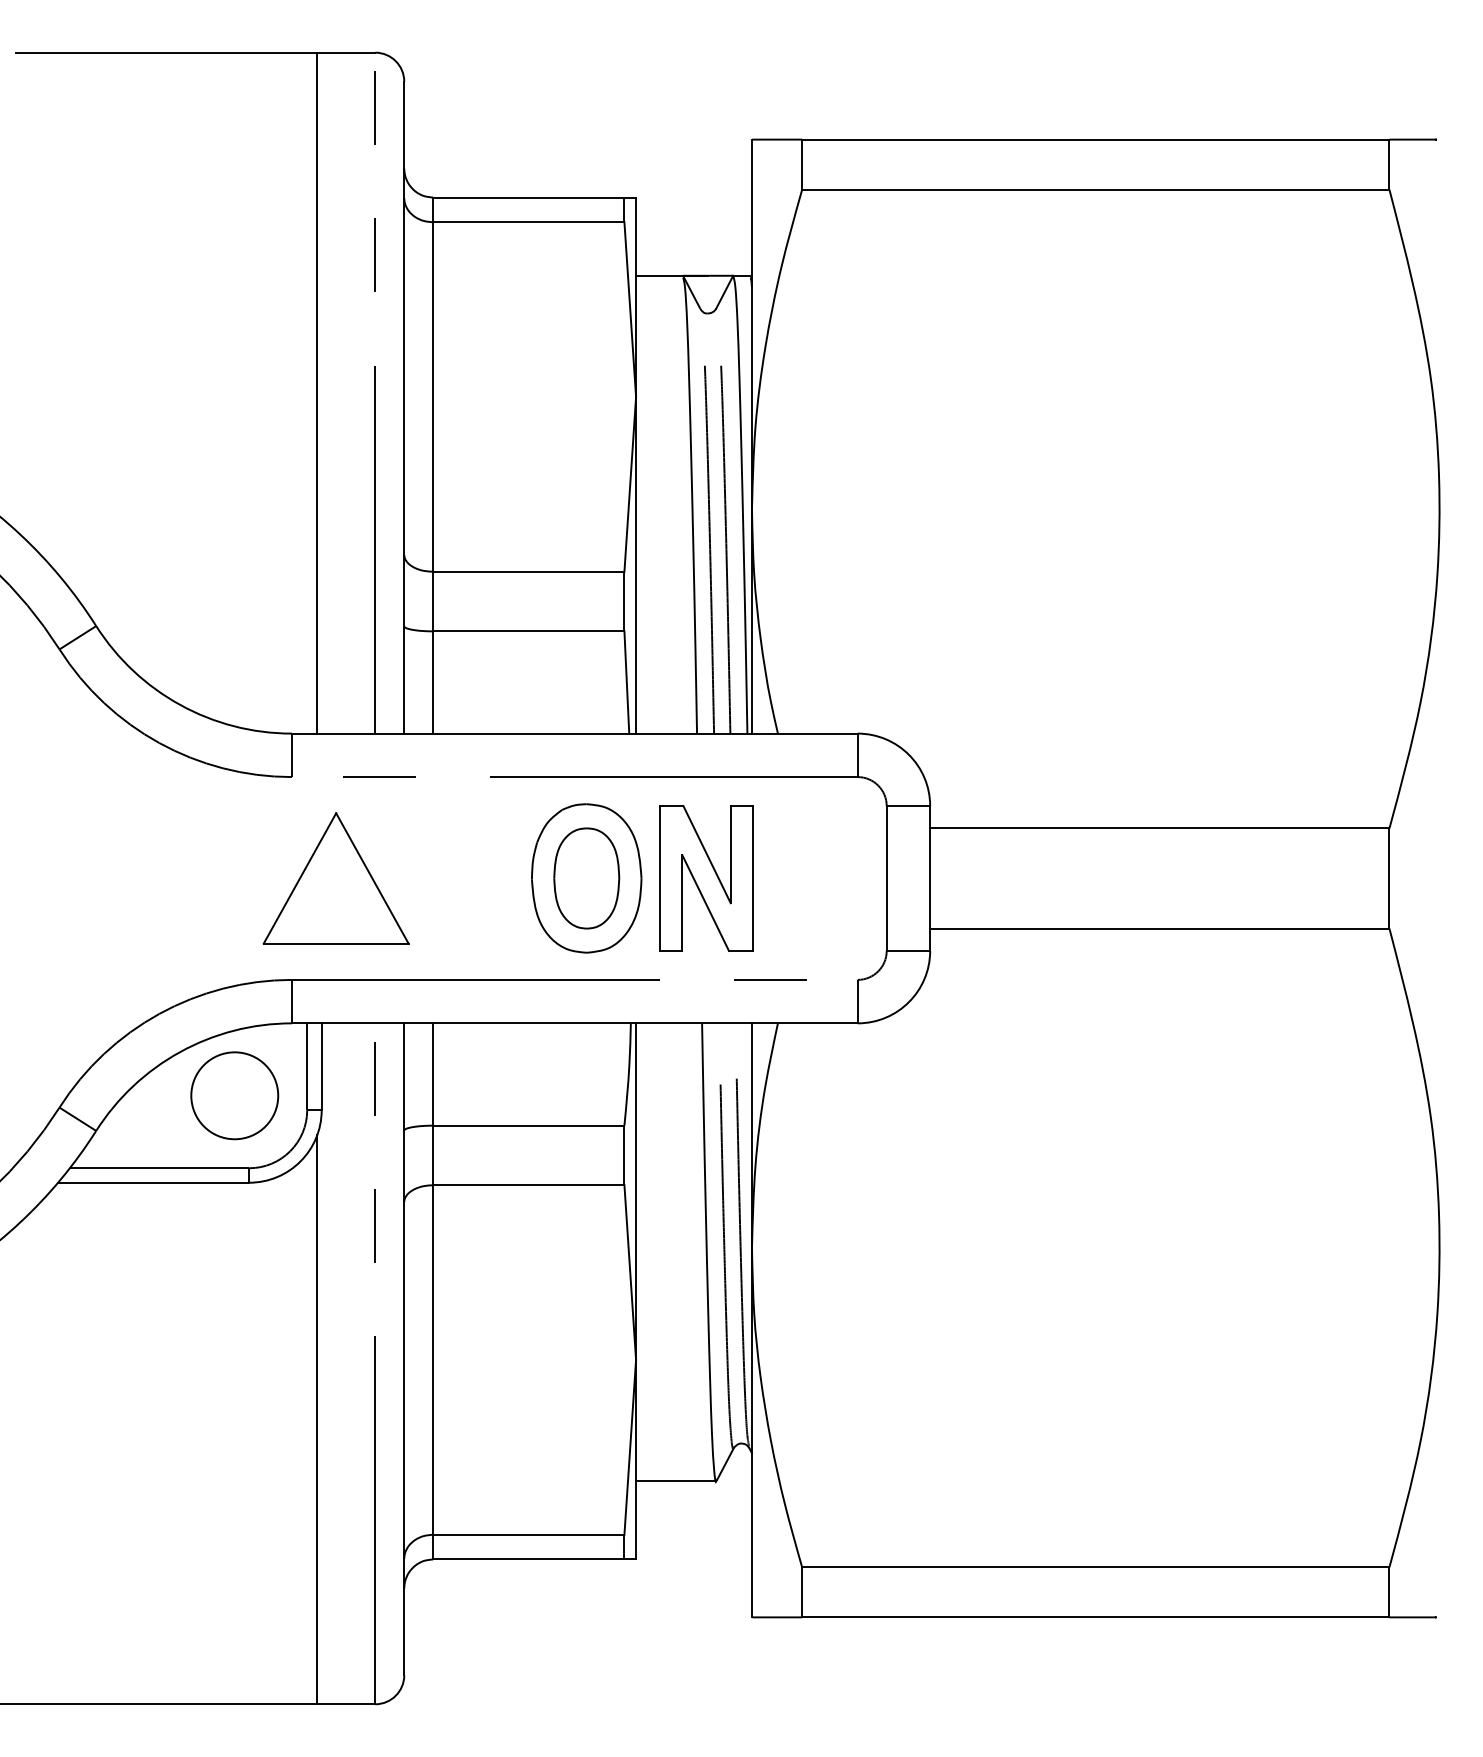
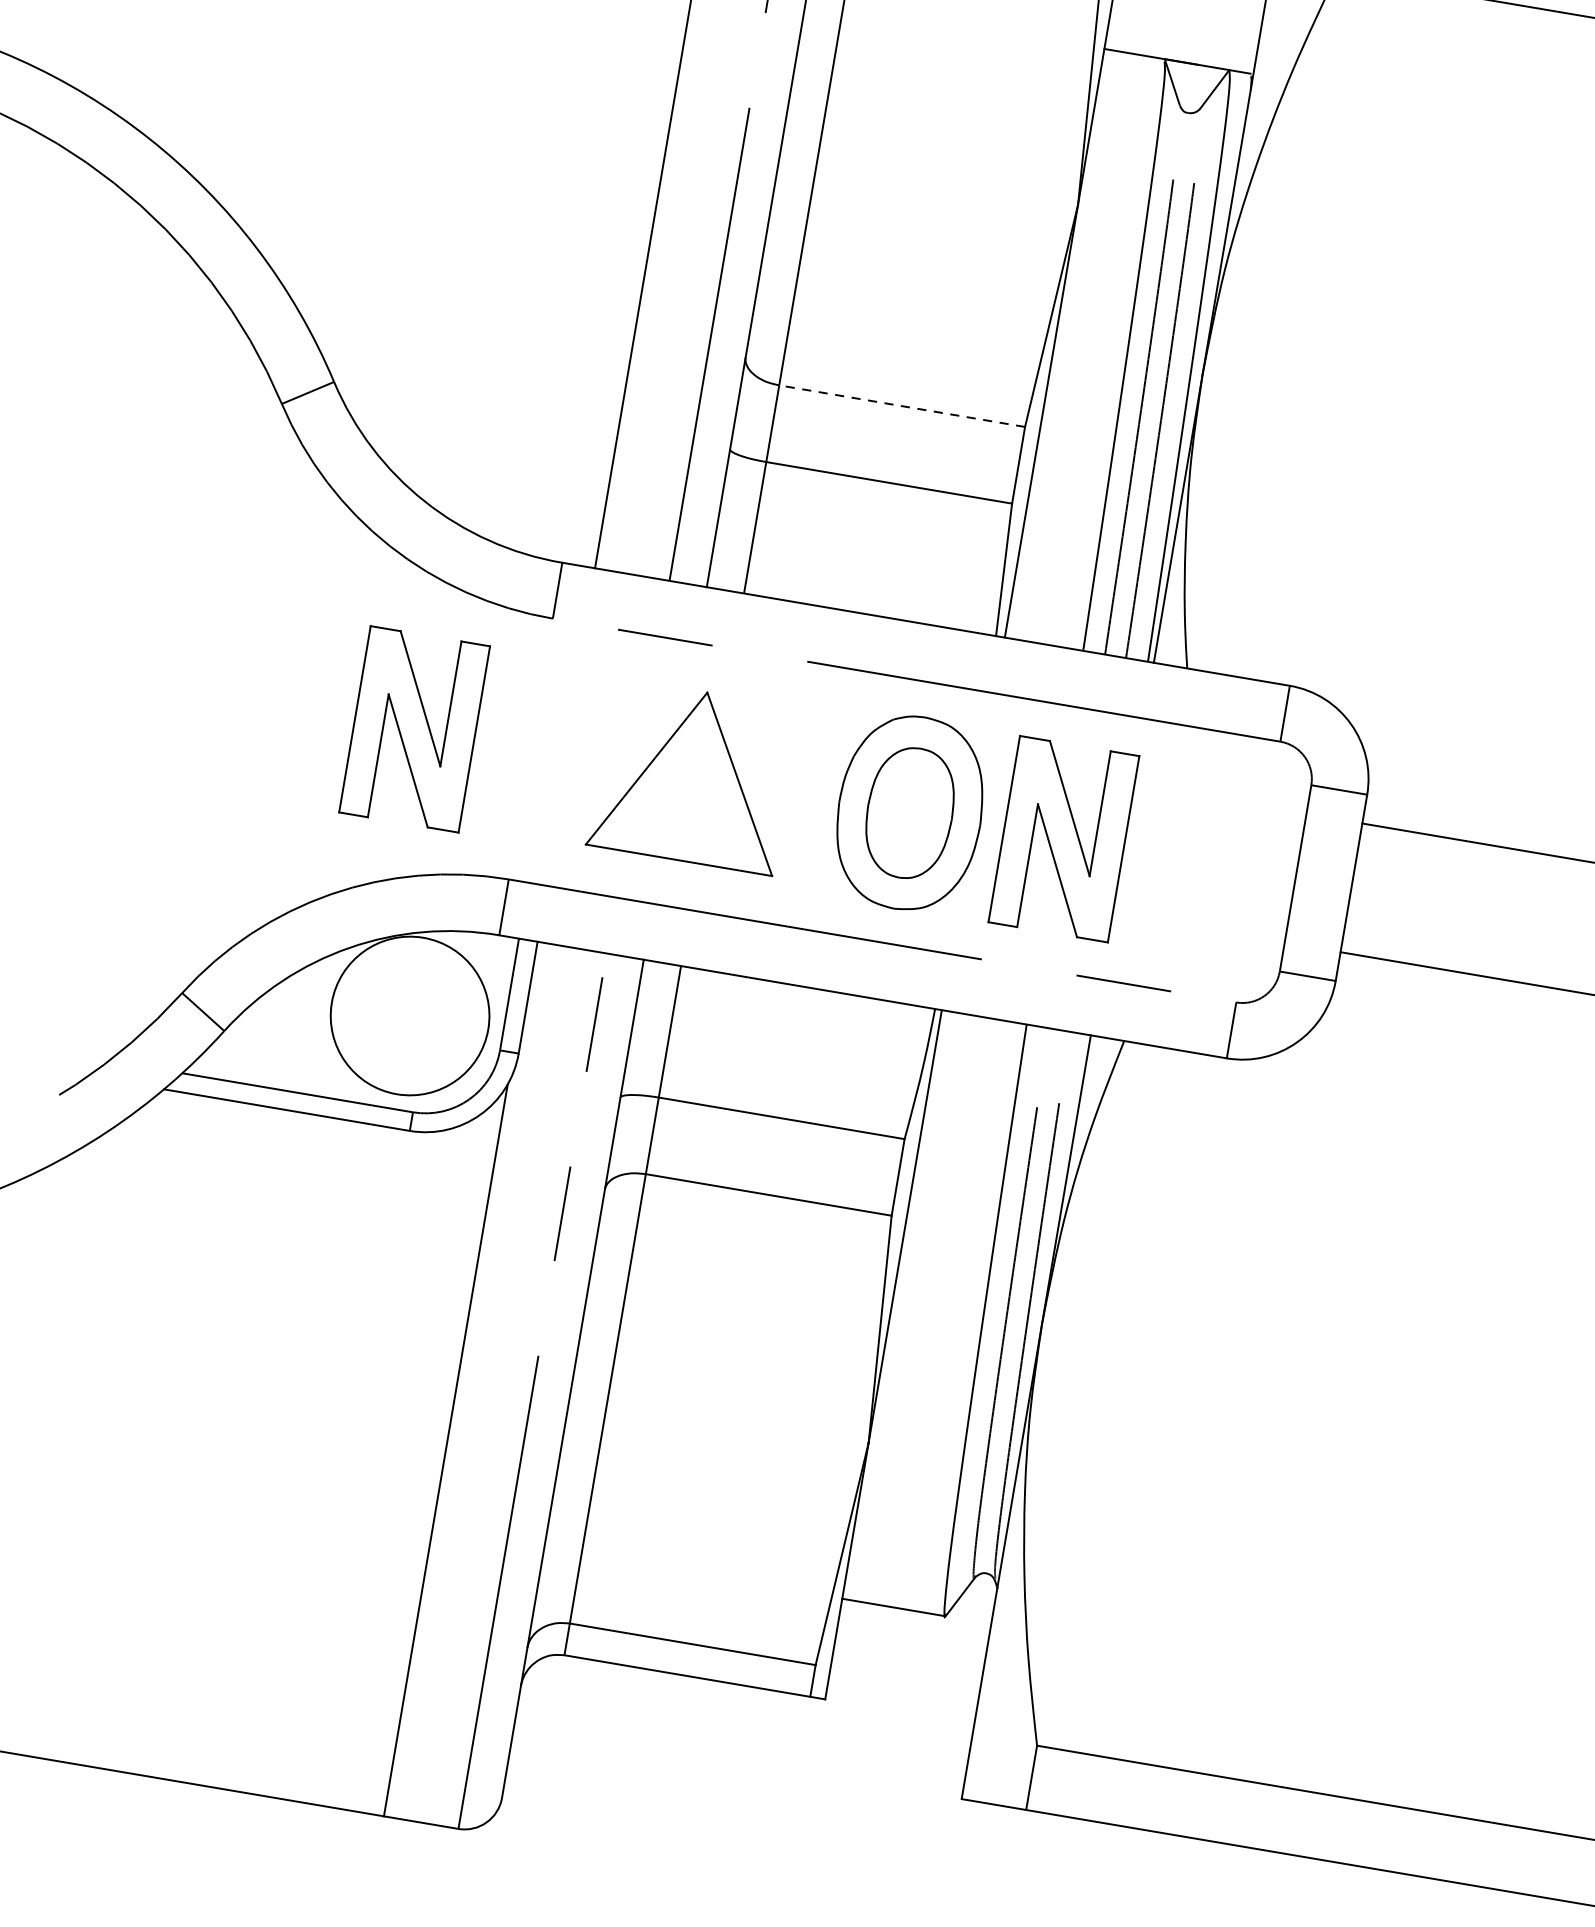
line: (528, 571) -> (901, 405), solid -> dashed
part: (201, 878) -> (414, 729), added
part: (335, 878) -> (692, 776), moved
circle: (234, 1095) -> (409, 1015), size x1.4

